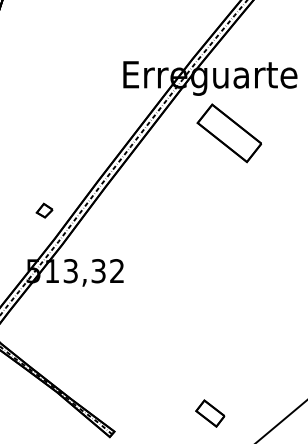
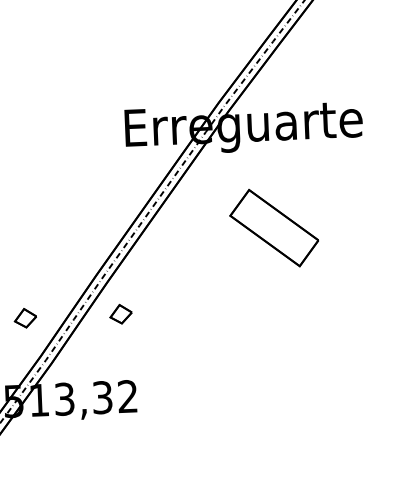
part: (229, 133) -> (274, 228), moved
part: (114, 210) -> (120, 313), added

